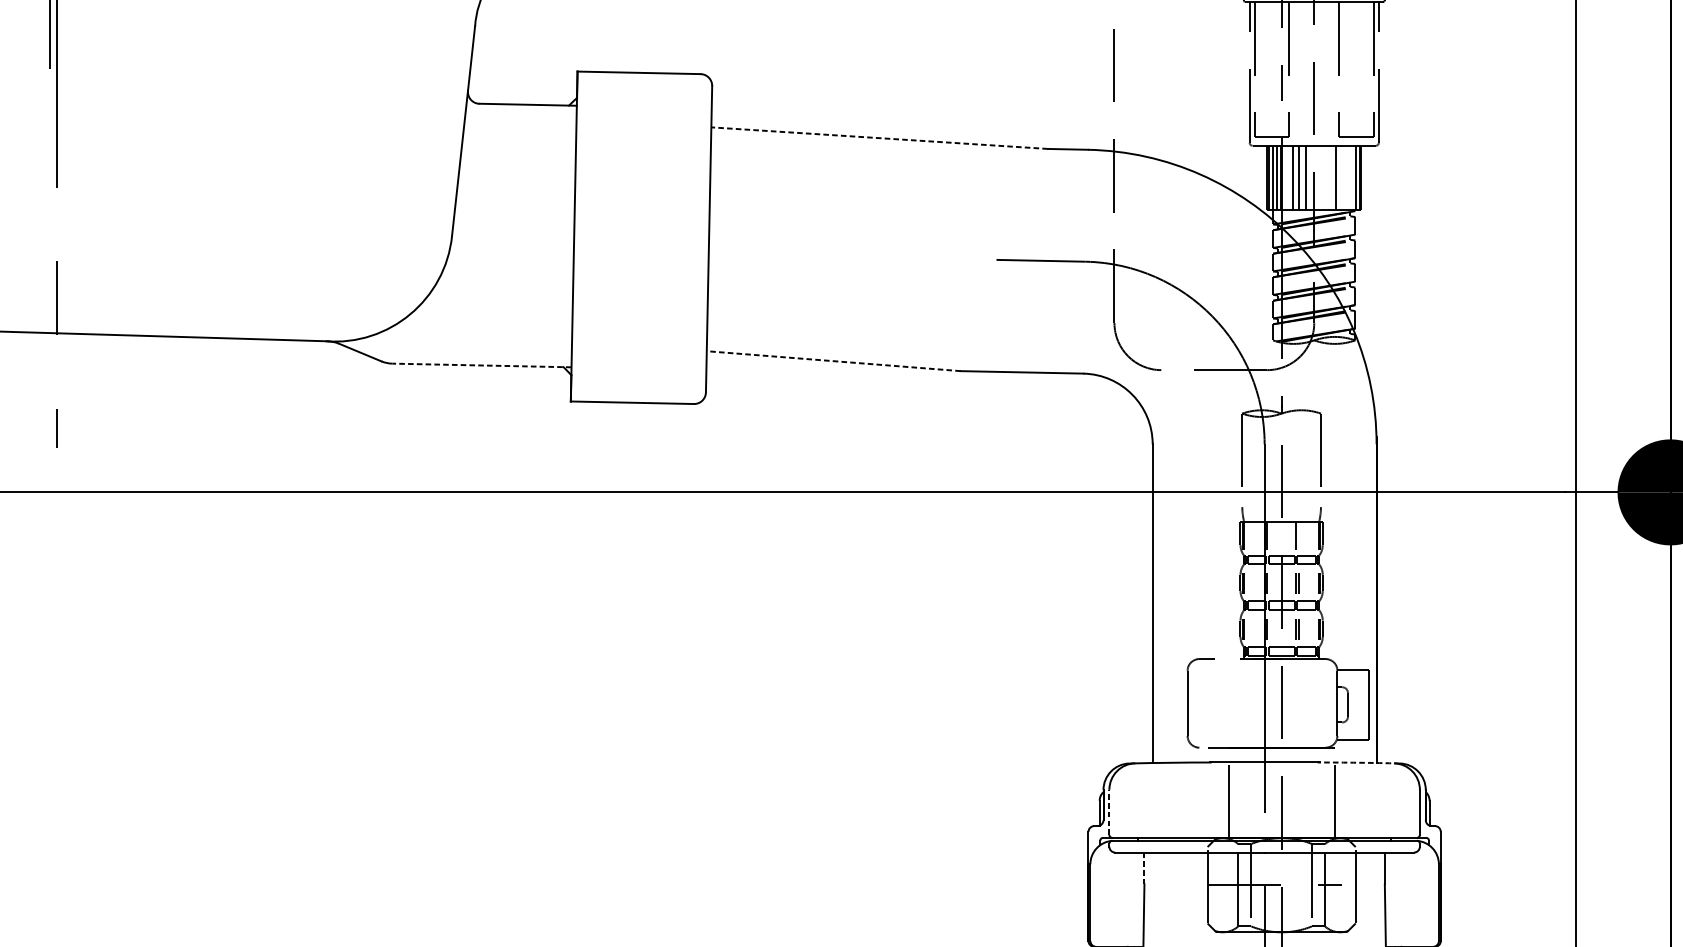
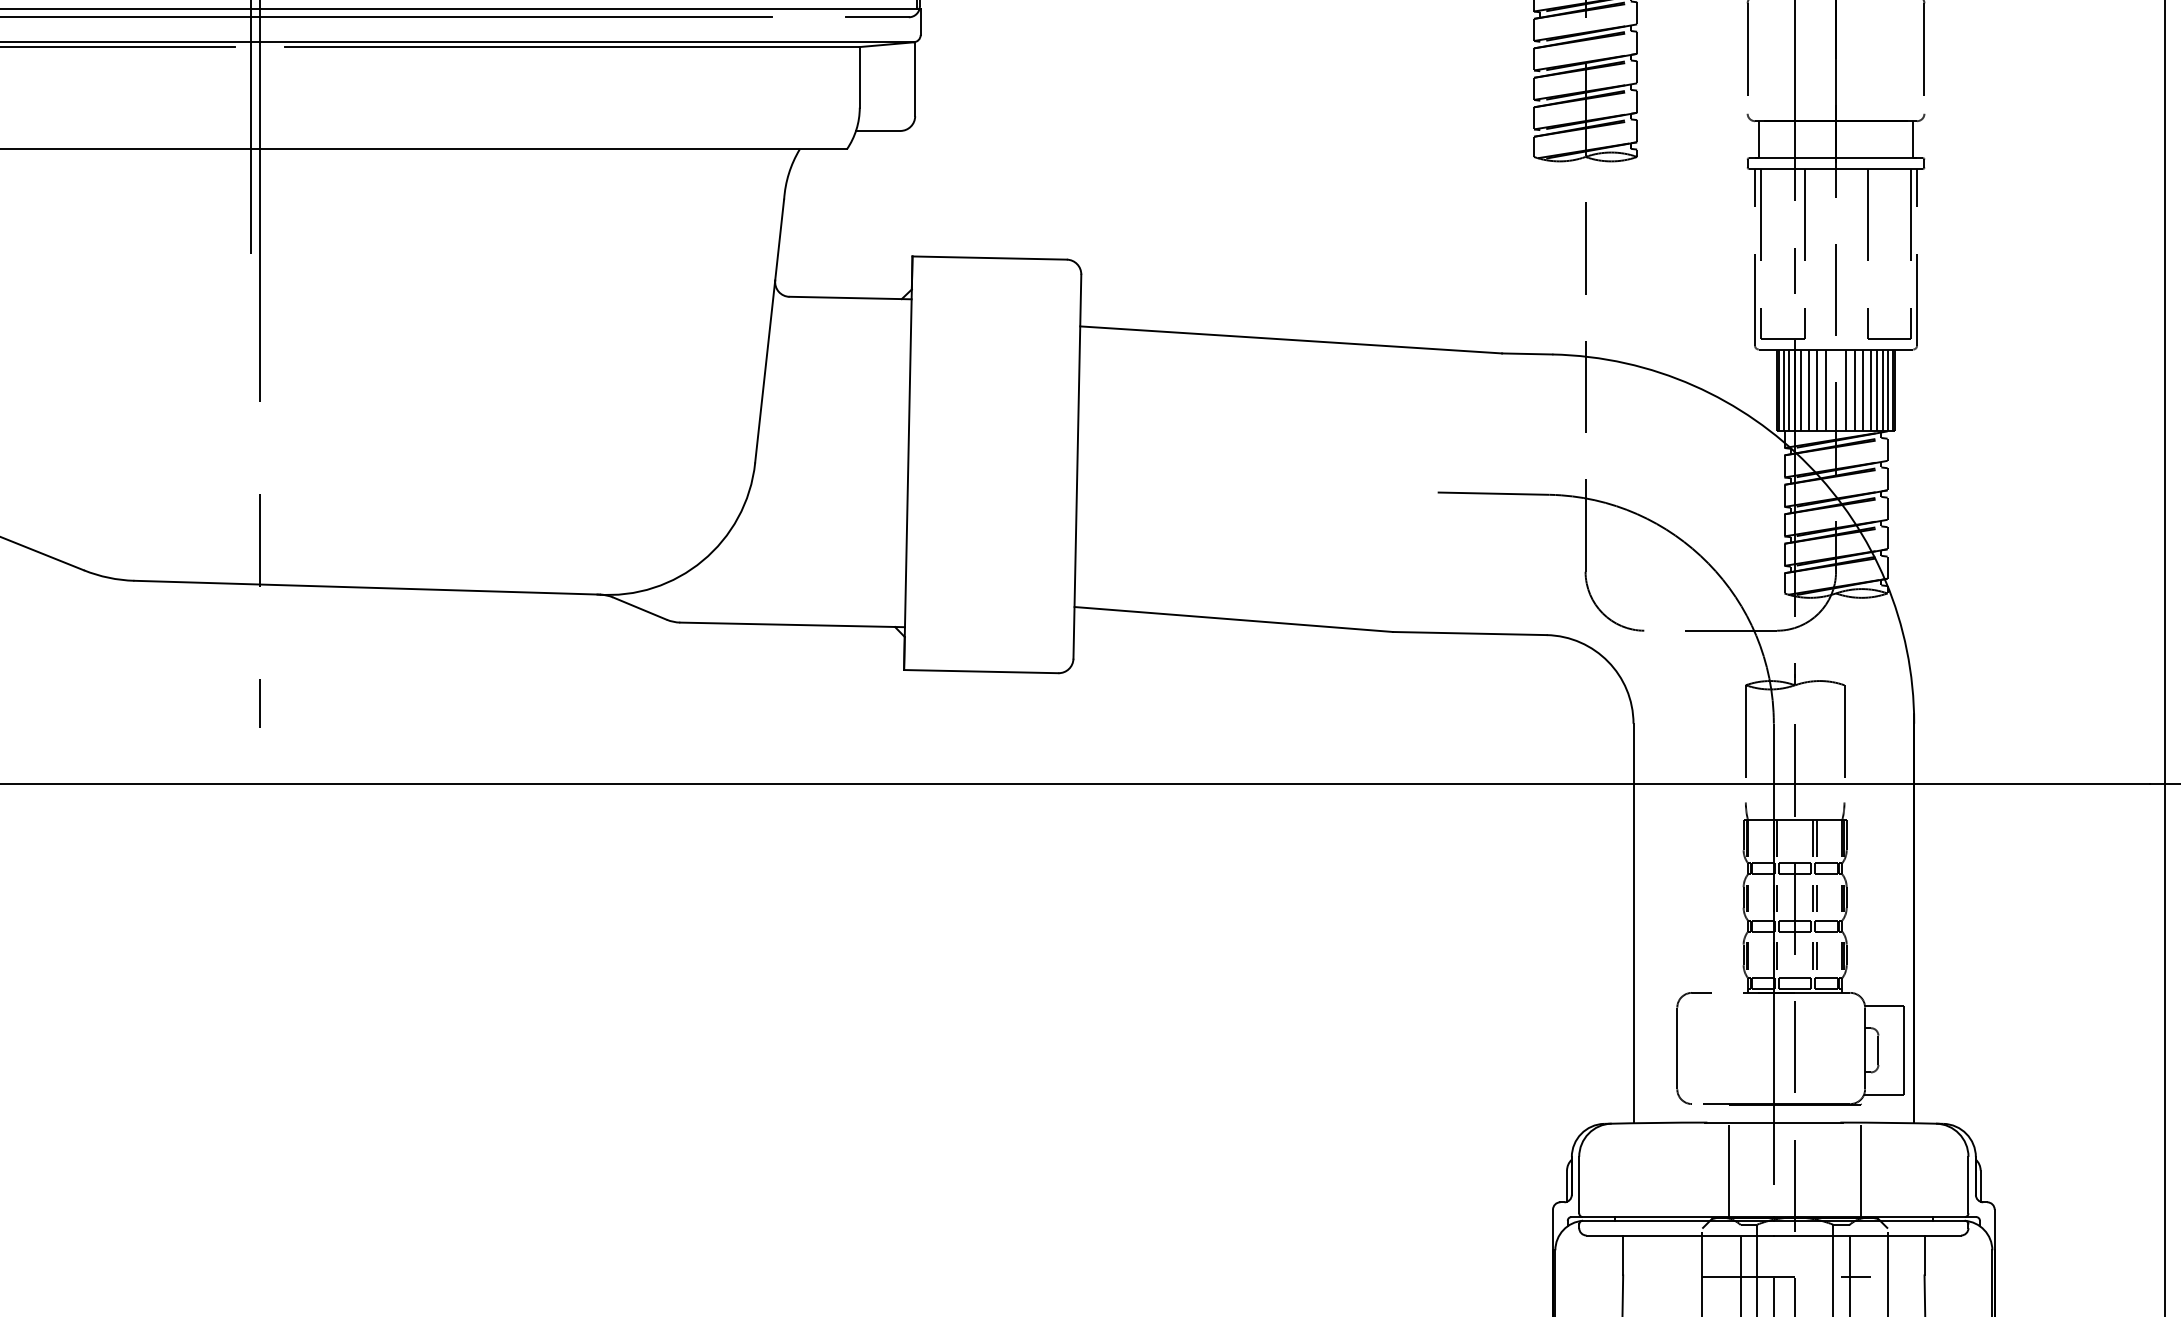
line: (879, 137) -> (1290, 339), dashed -> solid
line: (1286, 177) -> (1801, 389), added
line: (1322, 177) -> (1846, 389), added
line: (1329, 177) -> (1855, 389), added
line: (1341, 177) -> (1870, 389), added
line: (1347, 177) -> (1877, 389), added
line: (1352, 177) -> (1883, 389), added
line: (833, 361) -> (1233, 619), dashed -> solid
line: (481, 365) -> (792, 624), dashed -> solid
line: (1298, 535) -> (1816, 838), added
arc: (1358, 762) -> (1891, 1122), dashed -> solid
line: (1109, 811) -> (1579, 1184), dashed -> solid
line: (1144, 868) -> (1623, 1255), dashed -> solid

